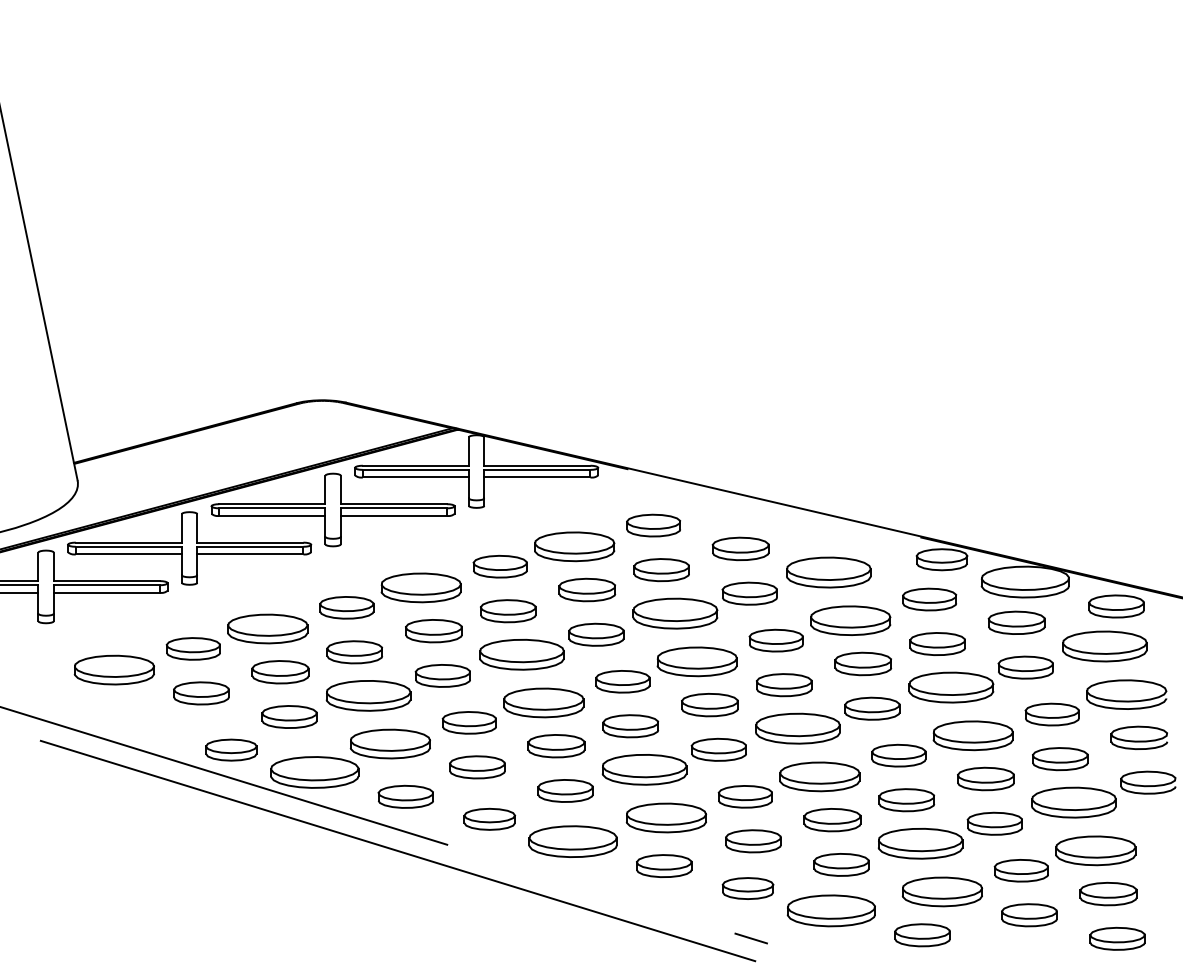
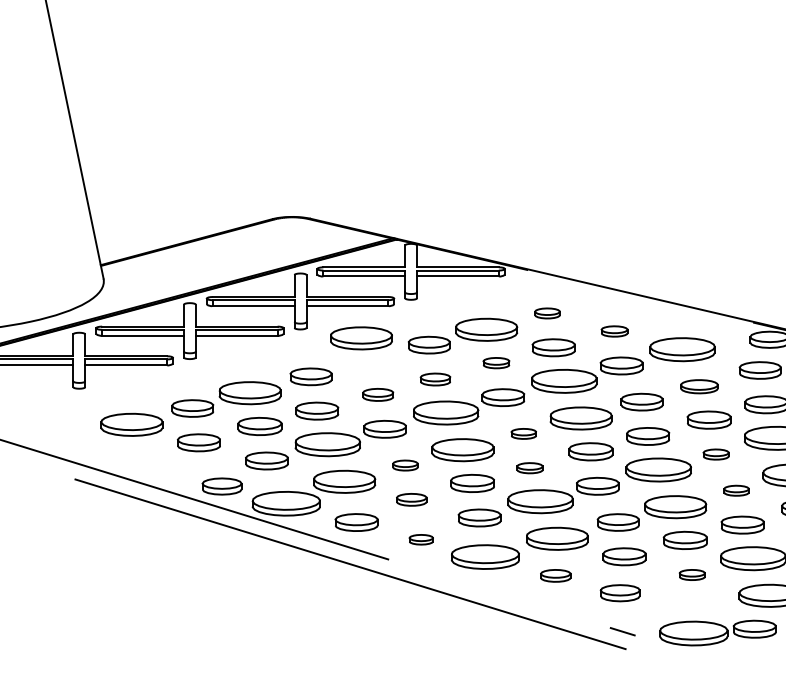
part: (653, 525) -> (547, 313), size x0.6
part: (740, 548) -> (614, 331), size x0.6
part: (420, 587) -> (360, 338), moved
part: (587, 589) -> (496, 362), size x0.6
part: (508, 611) -> (435, 379), size x0.7
part: (850, 620) -> (699, 386), size x0.6
part: (433, 631) -> (377, 395), size x0.7
part: (622, 681) -> (523, 433), size x0.6
part: (872, 708) -> (716, 454), size x0.6
part: (468, 722) -> (404, 465), size x0.6
part: (630, 726) -> (529, 468), size x0.6
part: (898, 755) -> (736, 490), size x0.6
part: (477, 767) -> (411, 499), size x0.7
part: (489, 818) -> (421, 539), size x0.6
part: (841, 864) -> (692, 574), size x0.6
part: (664, 865) -> (555, 575), size x0.7
part: (830, 910) -> (693, 633), moved

